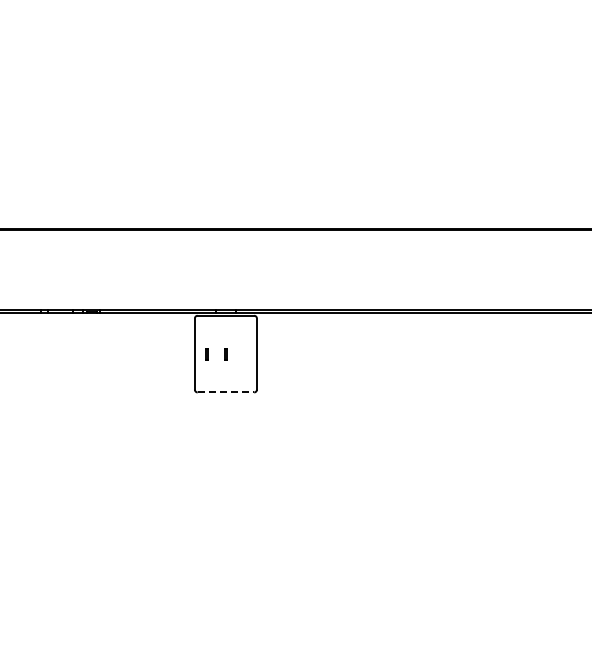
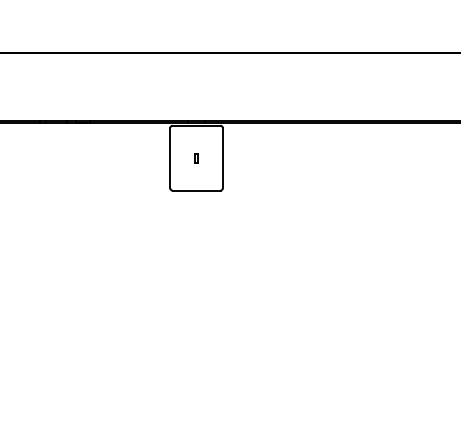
part: (206, 354) -> (180, 158), removed
line: (226, 392) -> (197, 190), dashed -> solid

